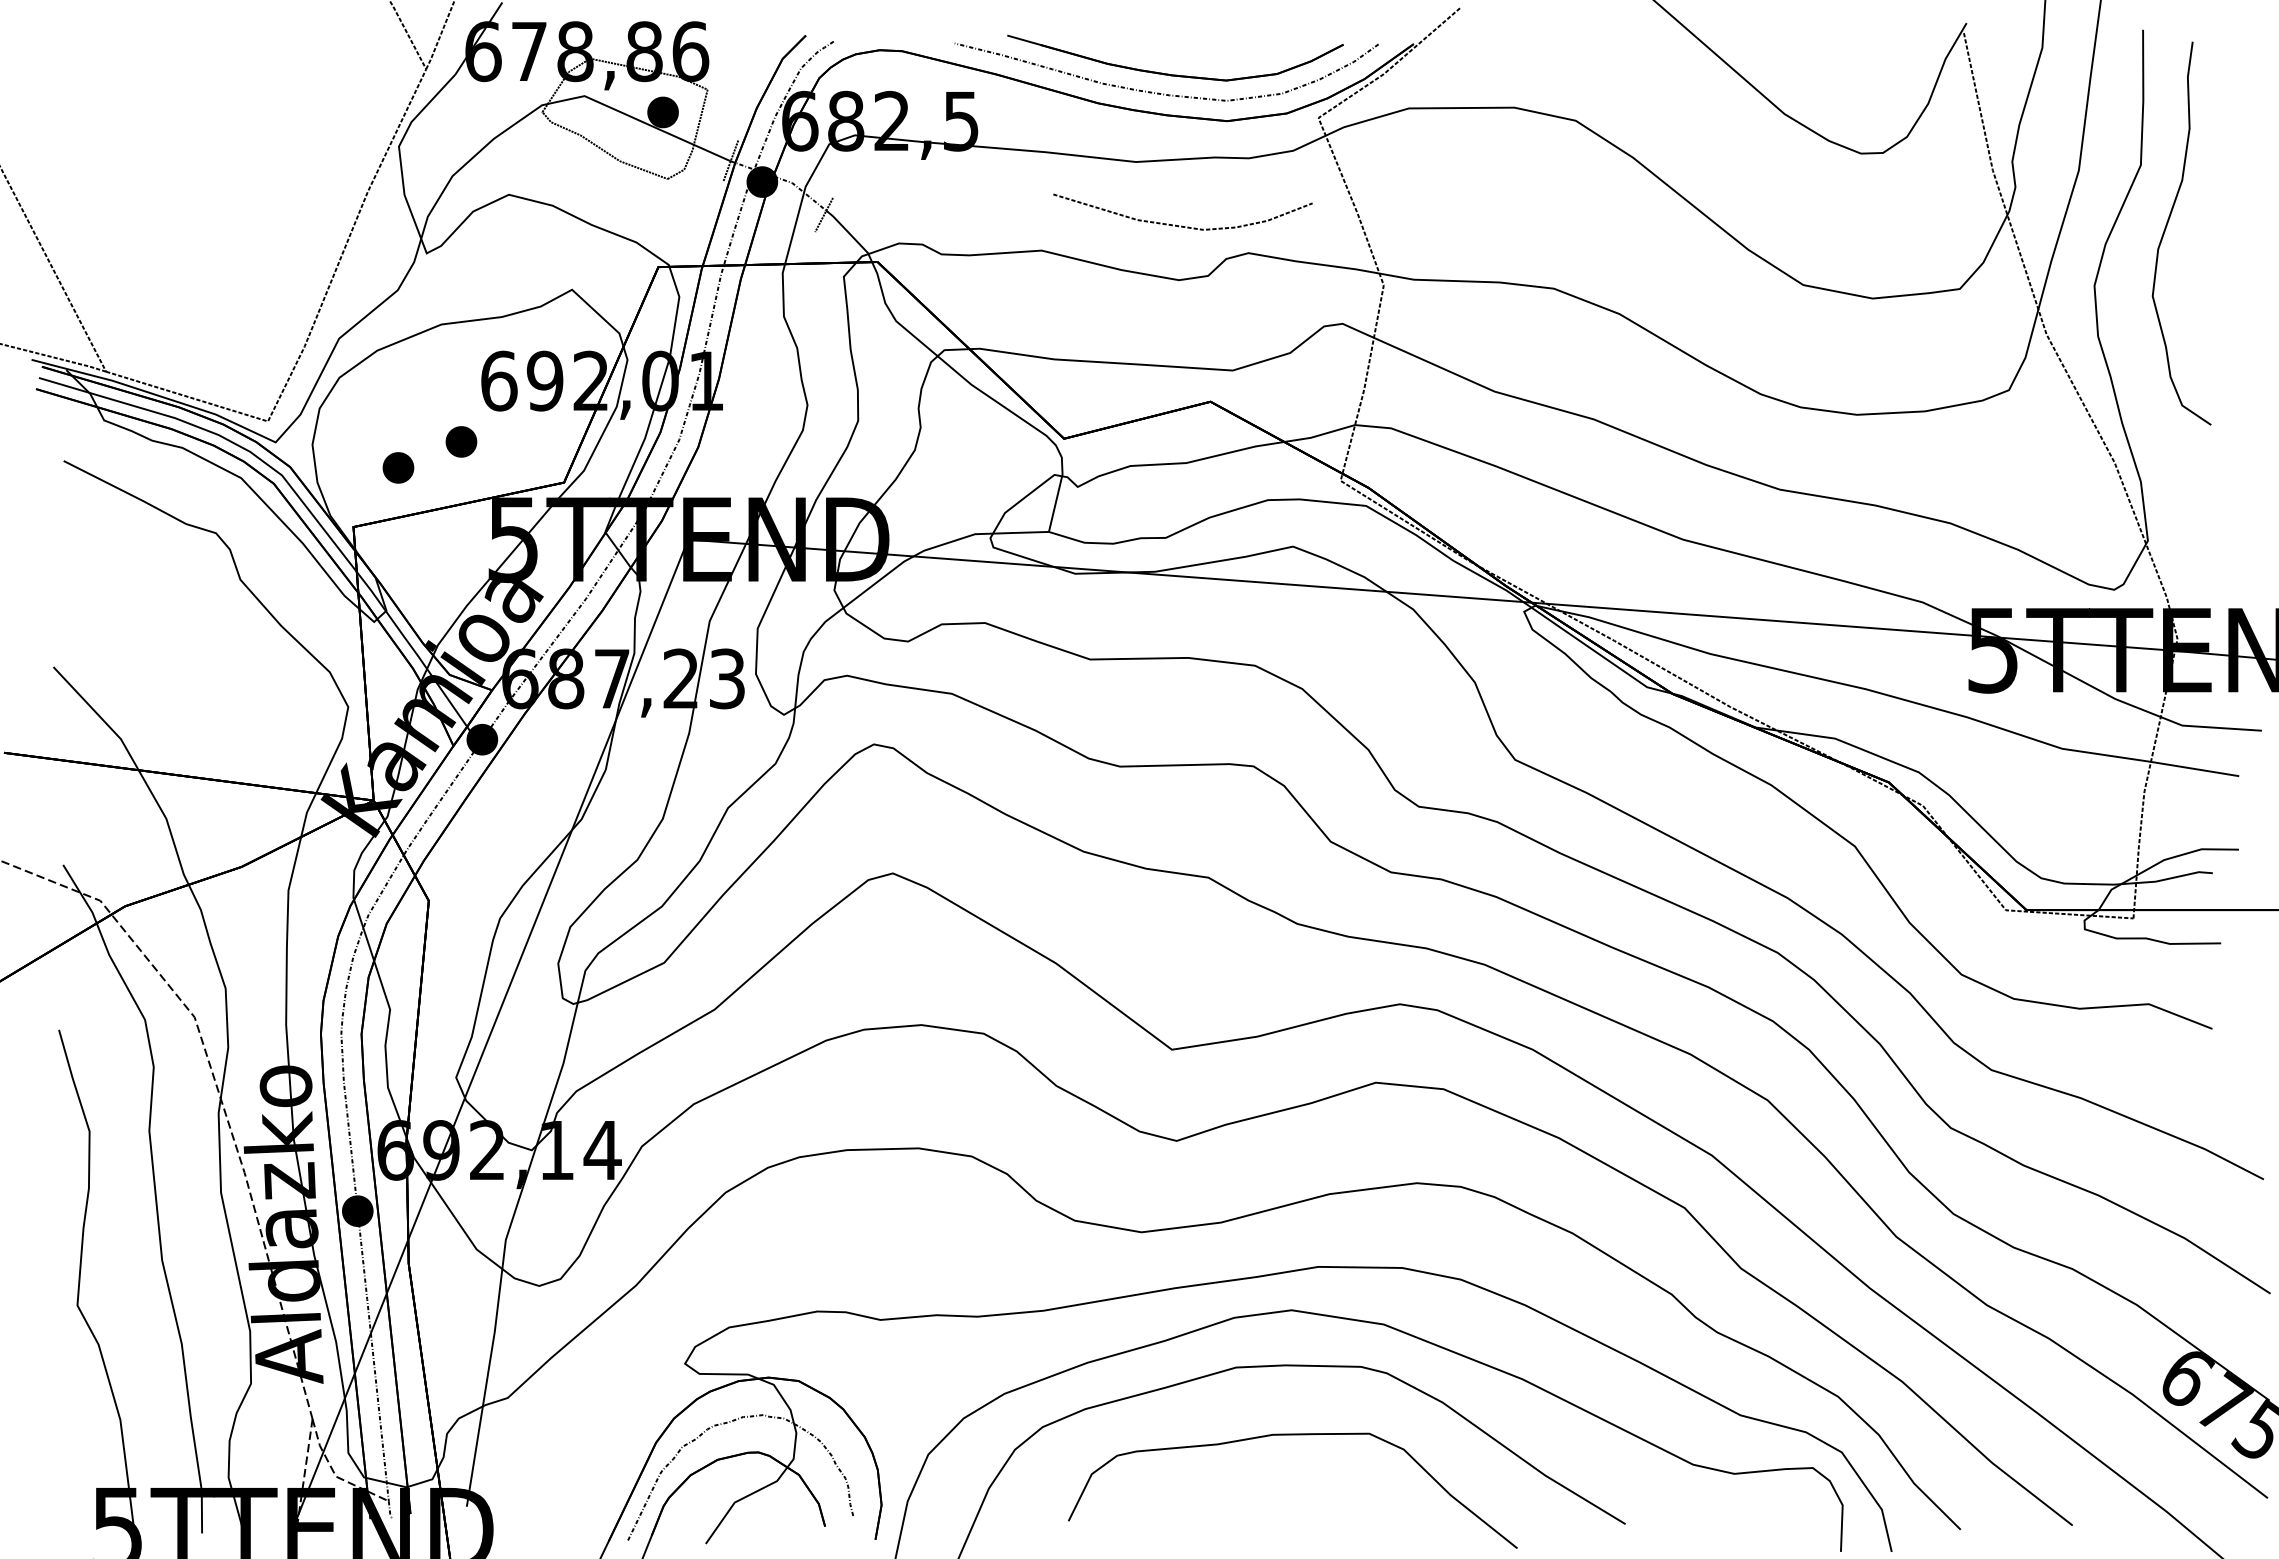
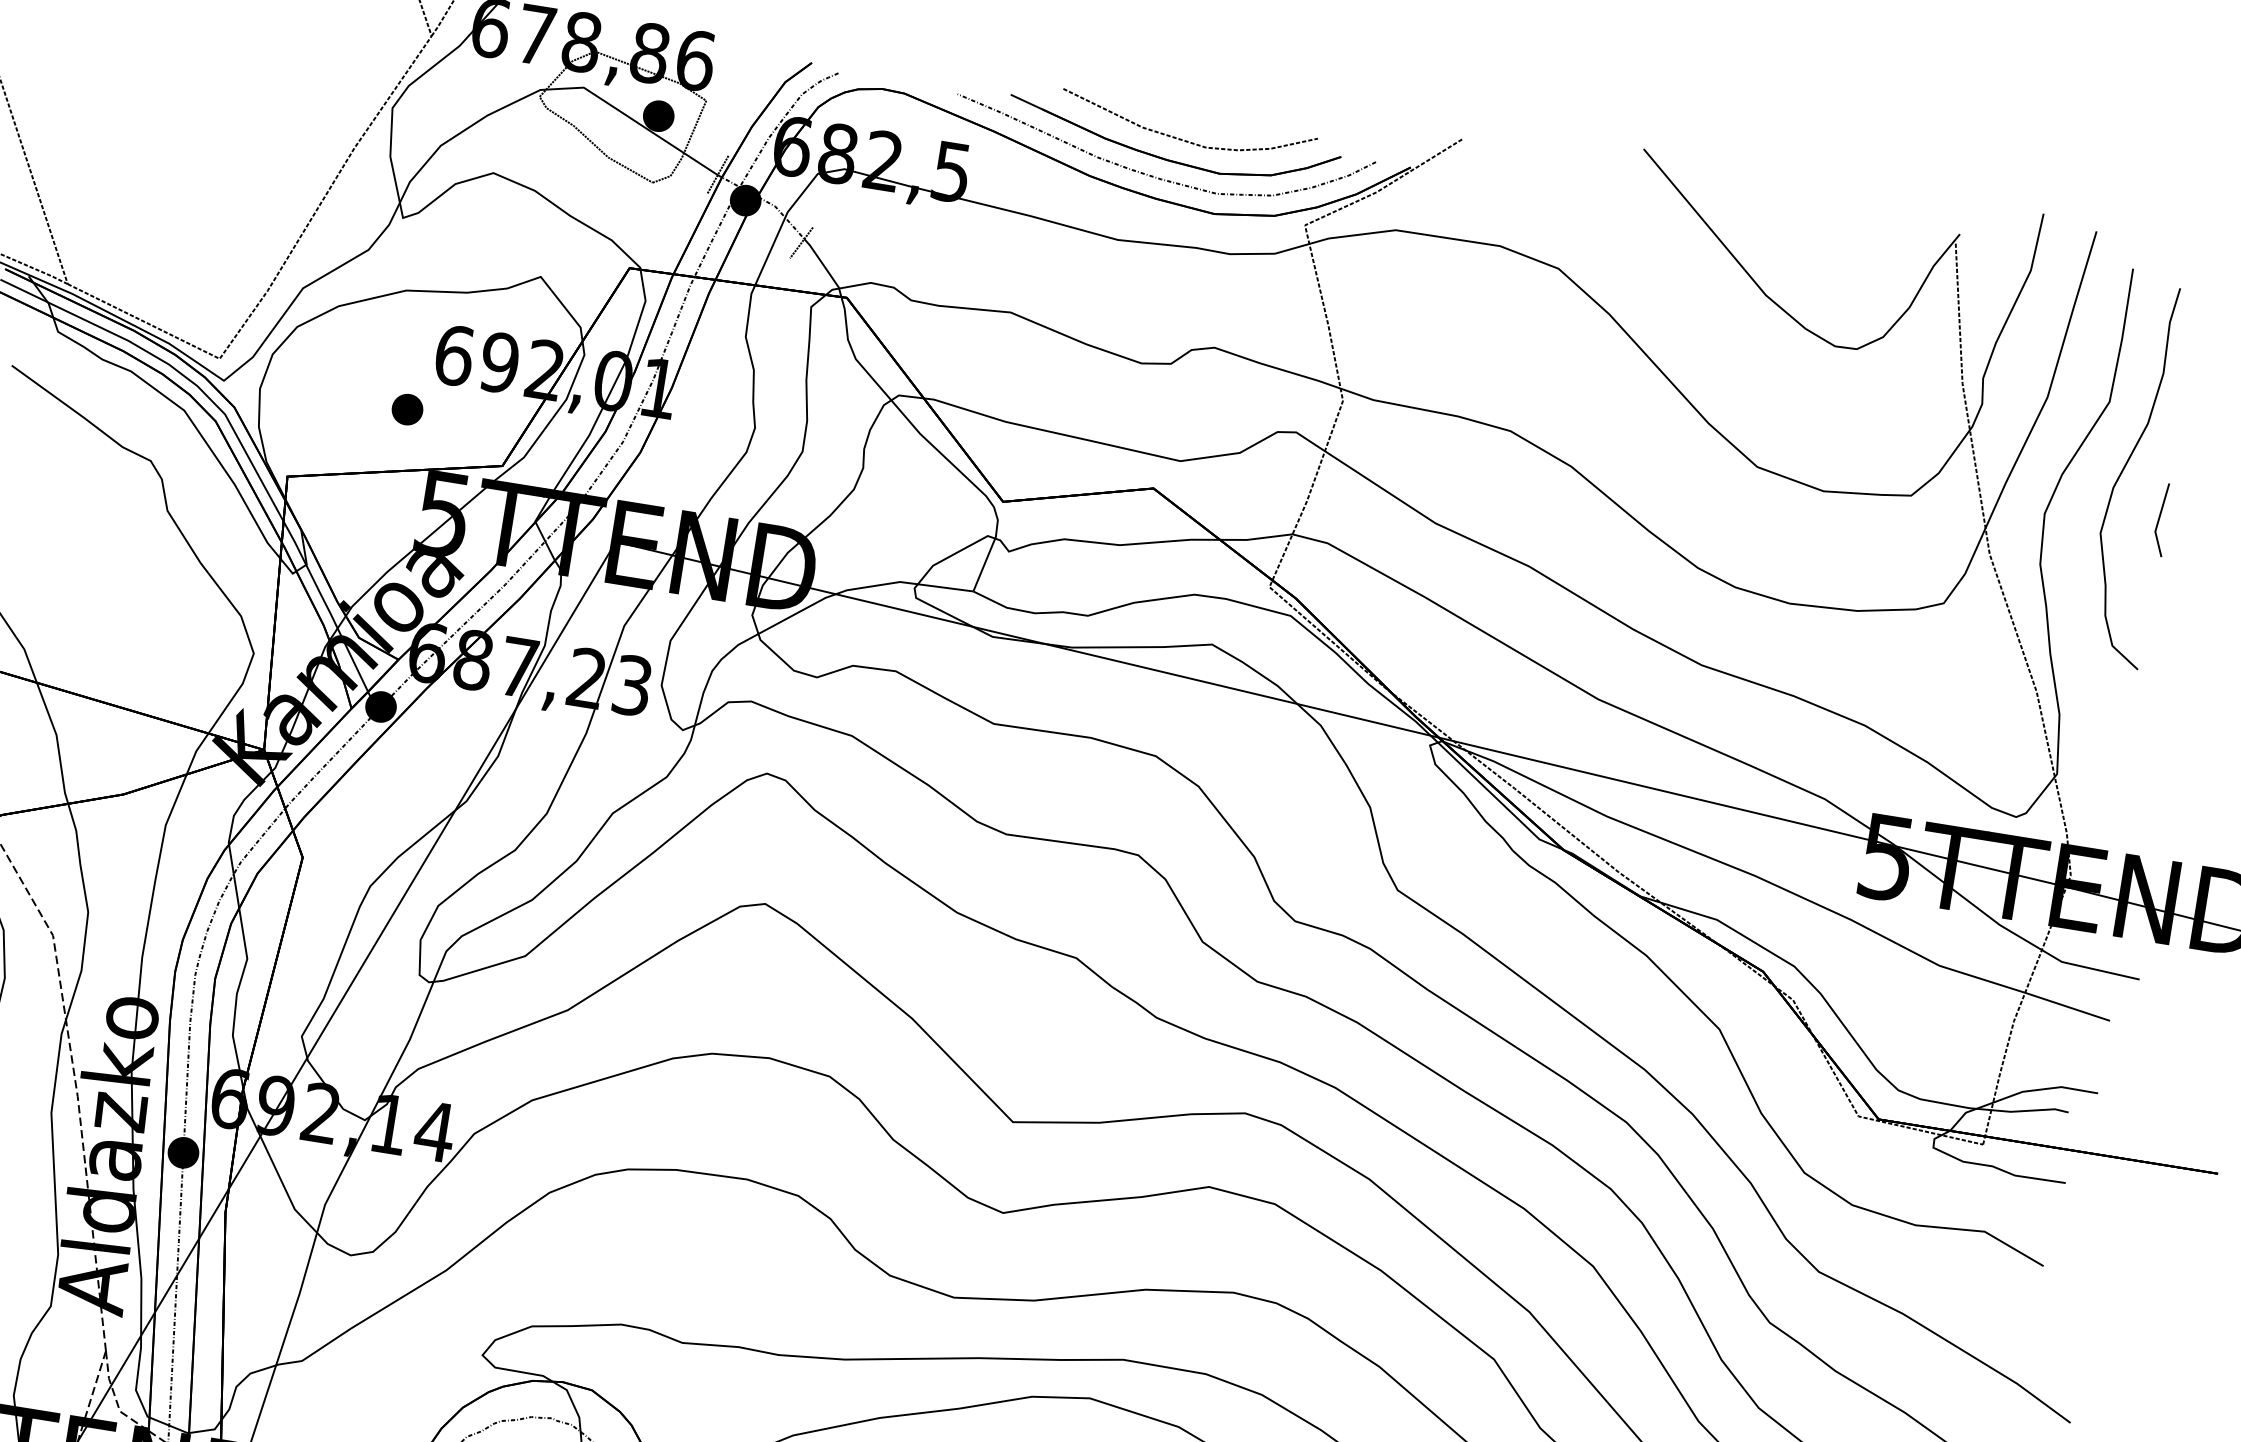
curve: (1182, 225) -> (1186, 139), moved
line: (2209, 272) -> (2160, 518), added
part: (398, 467) -> (341, 424), removed

